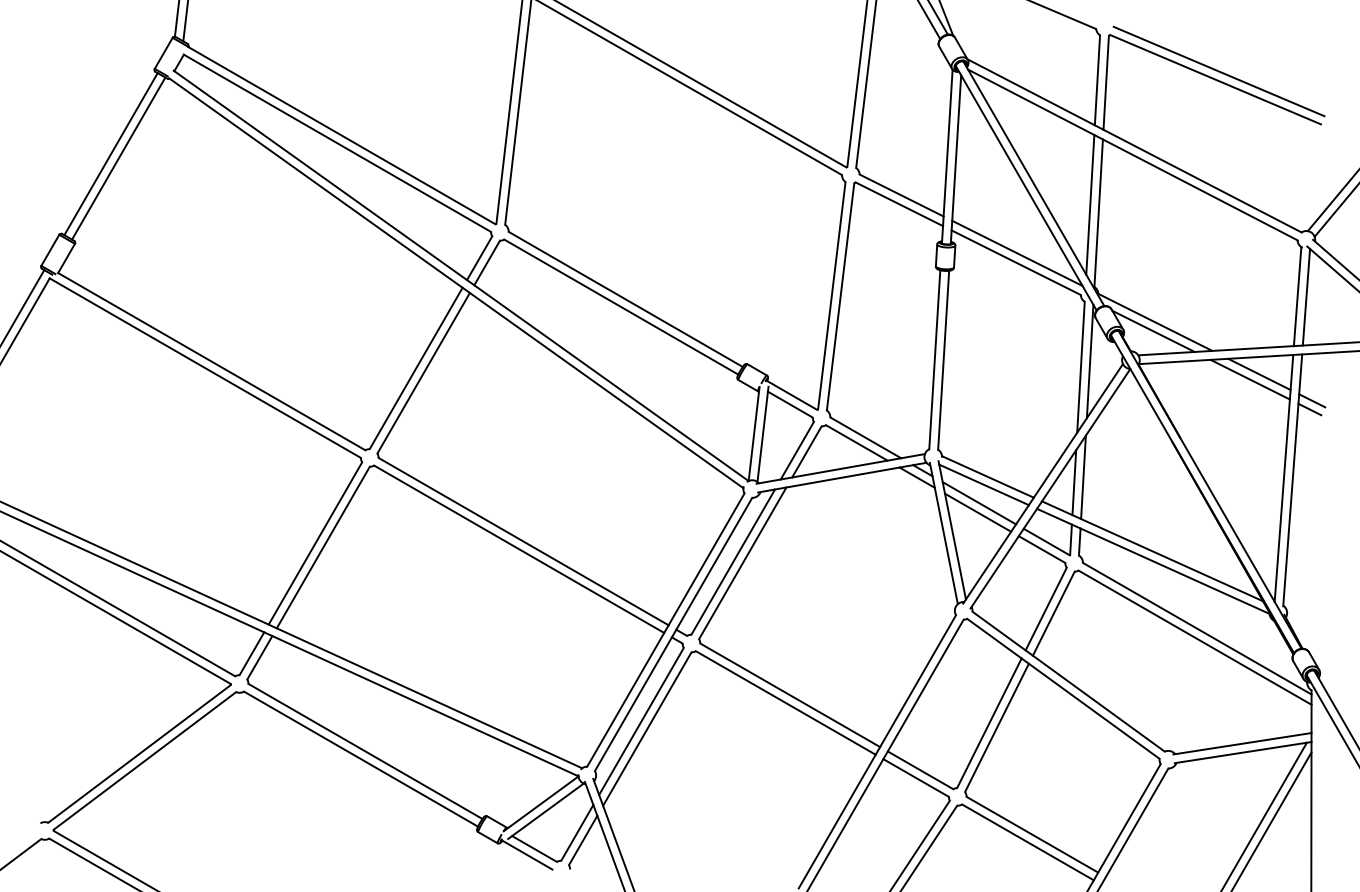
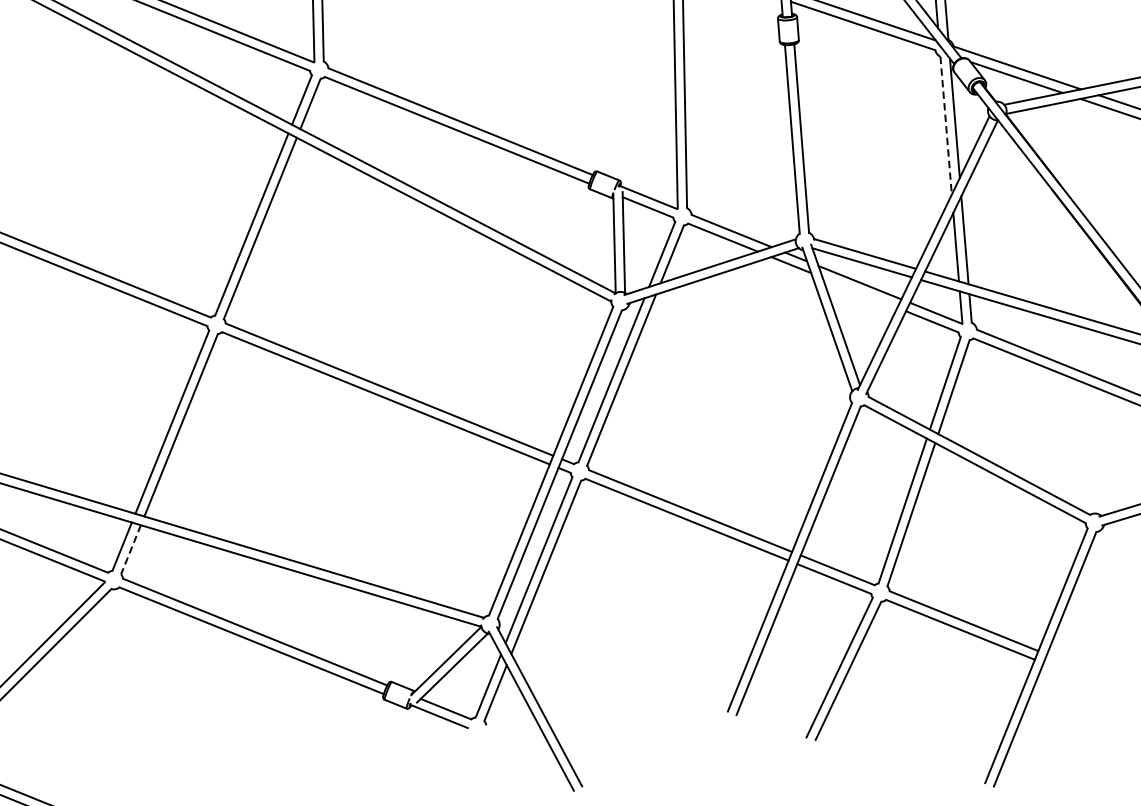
line: (1080, 367) -> (945, 126), solid -> dashed
line: (978, 512) -> (860, 292), removed
line: (259, 658) -> (130, 550), solid -> dashed

